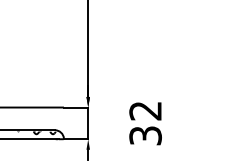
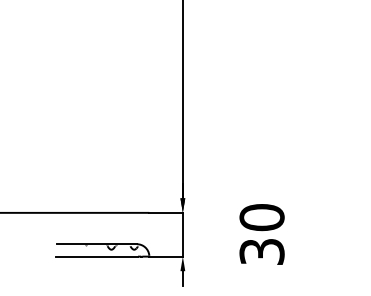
text: (145, 110) -> (261, 217), 32 -> 30

